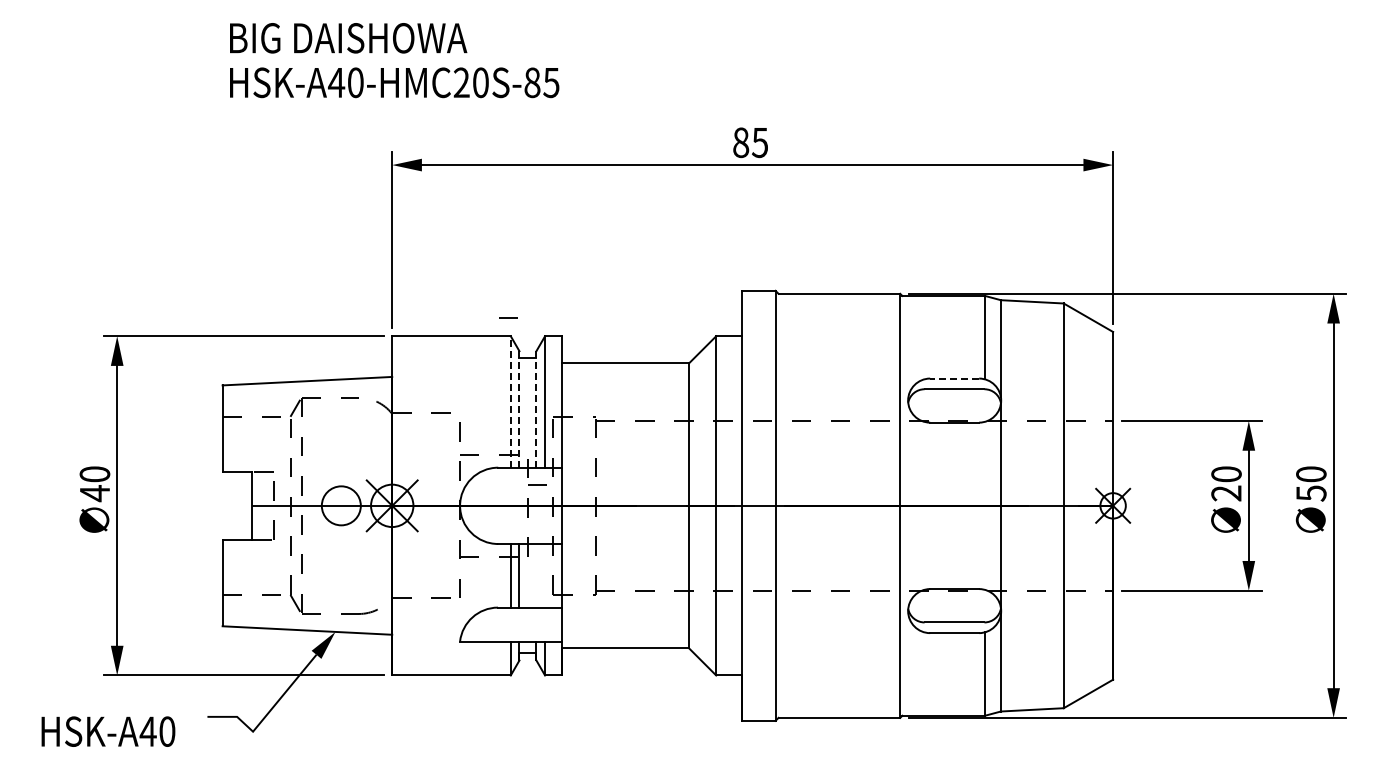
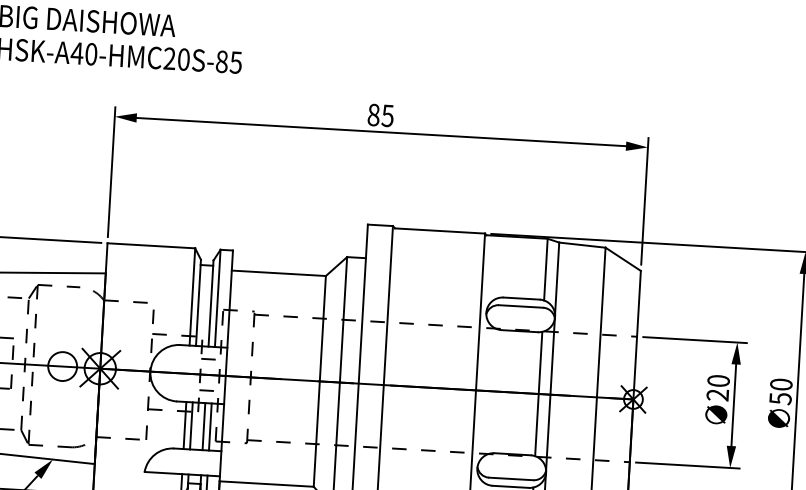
line: (508, 317) -> (206, 390), moved
line: (954, 378) -> (521, 298), dashed -> solid
line: (510, 401) -> (192, 296), dashed -> solid
line: (536, 408) -> (211, 302), dashed -> solid
line: (519, 409) -> (198, 302), dashed -> solid
line: (985, 505) -> (539, 393), added
line: (536, 575) -> (204, 426), added
line: (545, 575) -> (210, 426), added

